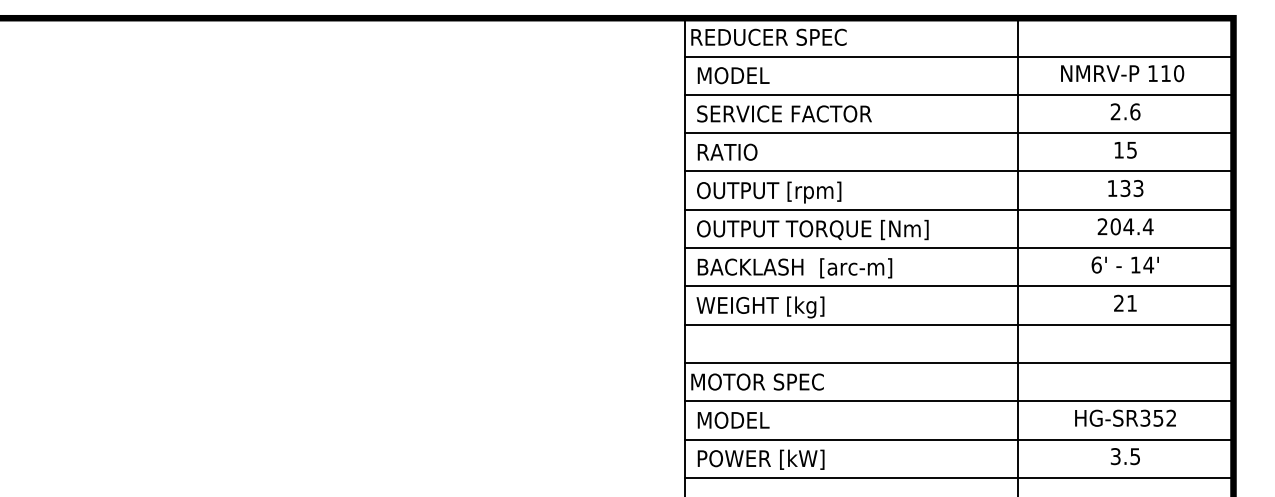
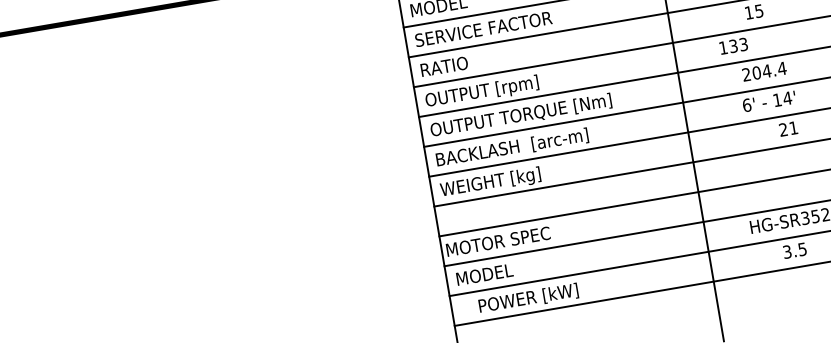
text: (1125, 188) -> (733, 46), moved
text: (1125, 302) -> (788, 128), moved
text: (760, 459) -> (528, 298), moved

